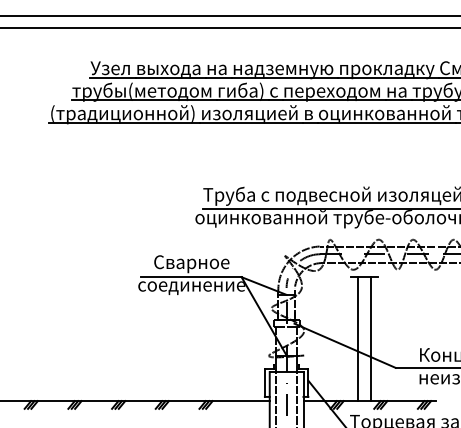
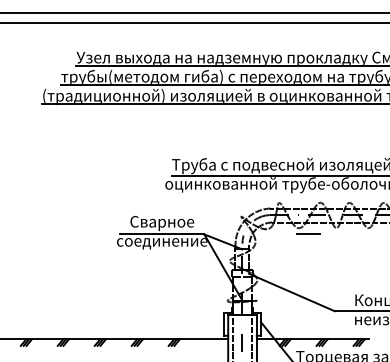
line: (357, 338) -> (302, 286), removed
line: (371, 338) -> (314, 286), removed

